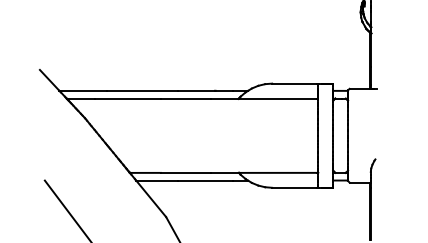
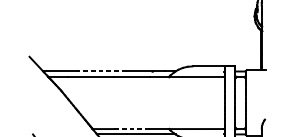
line: (142, 90) -> (101, 71), solid -> dashed
line: (185, 172) -> (131, 128), solid -> dashed

